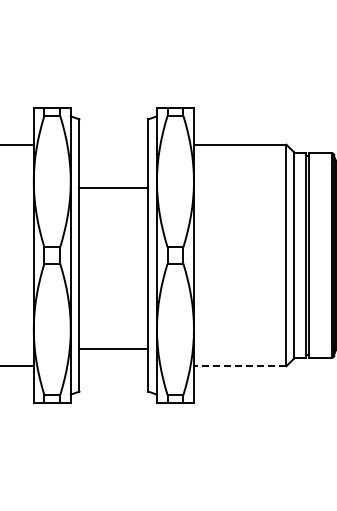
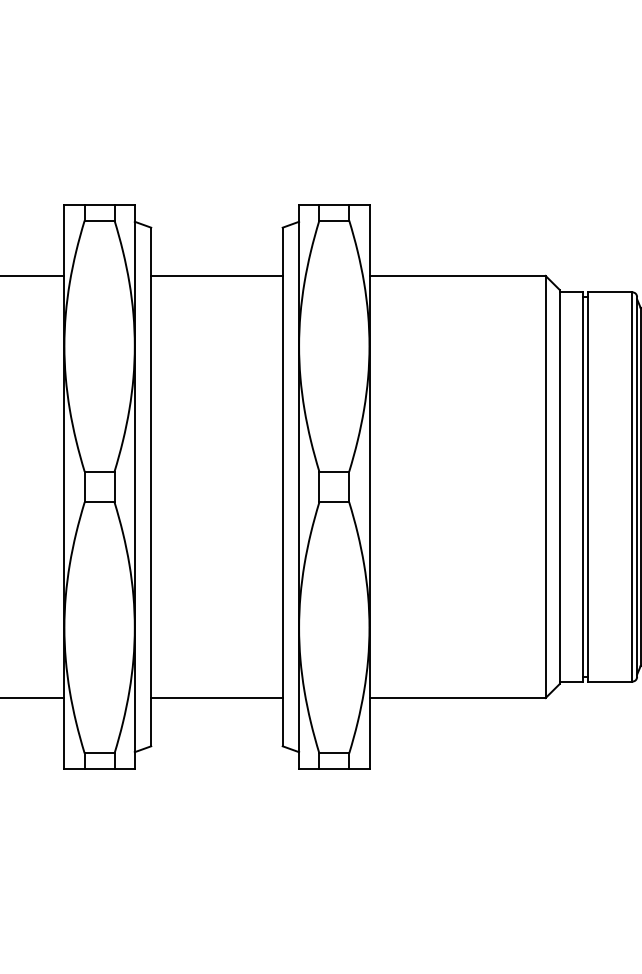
line: (113, 187) -> (216, 275), moved
line: (113, 349) -> (216, 698), moved
line: (239, 366) -> (456, 698), dashed -> solid

